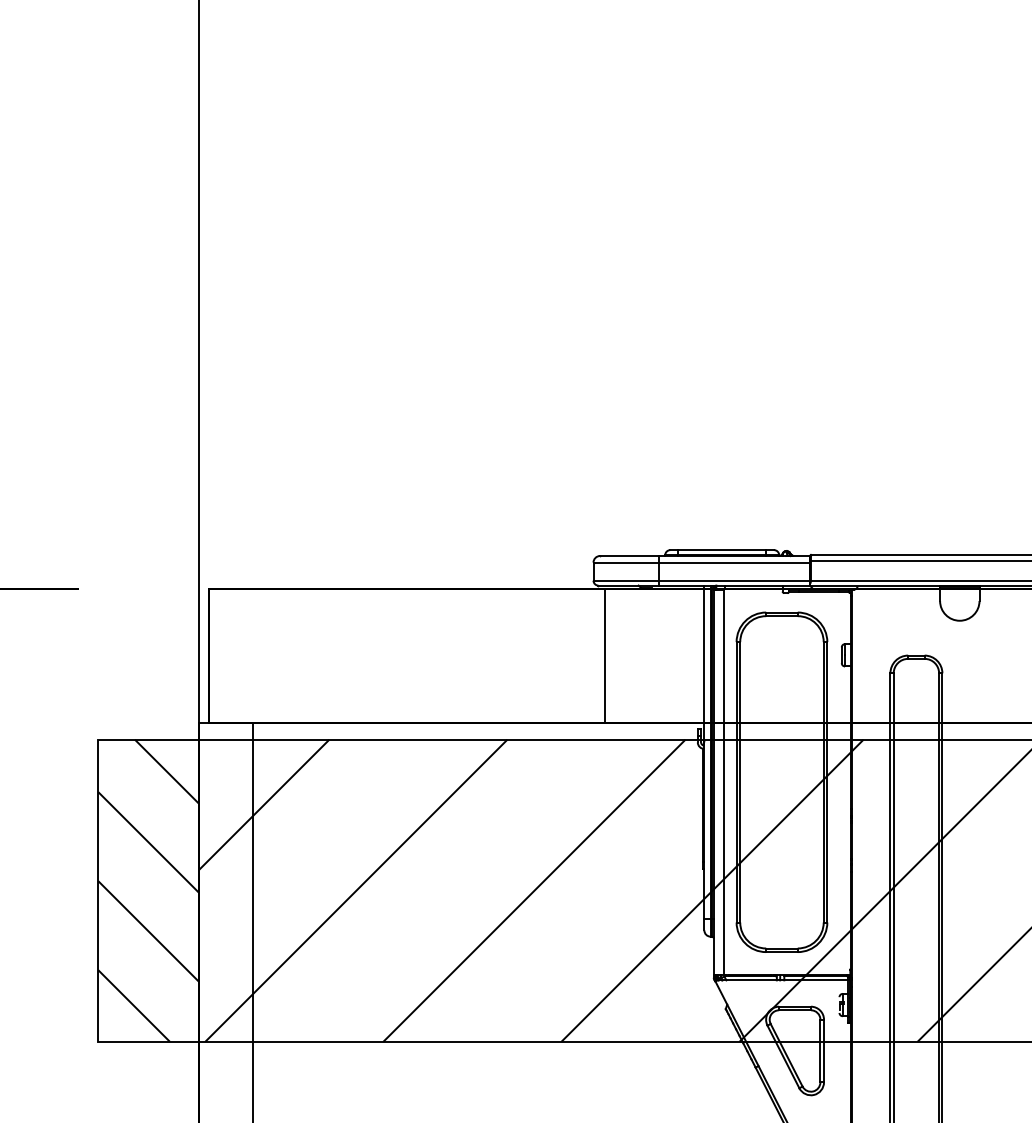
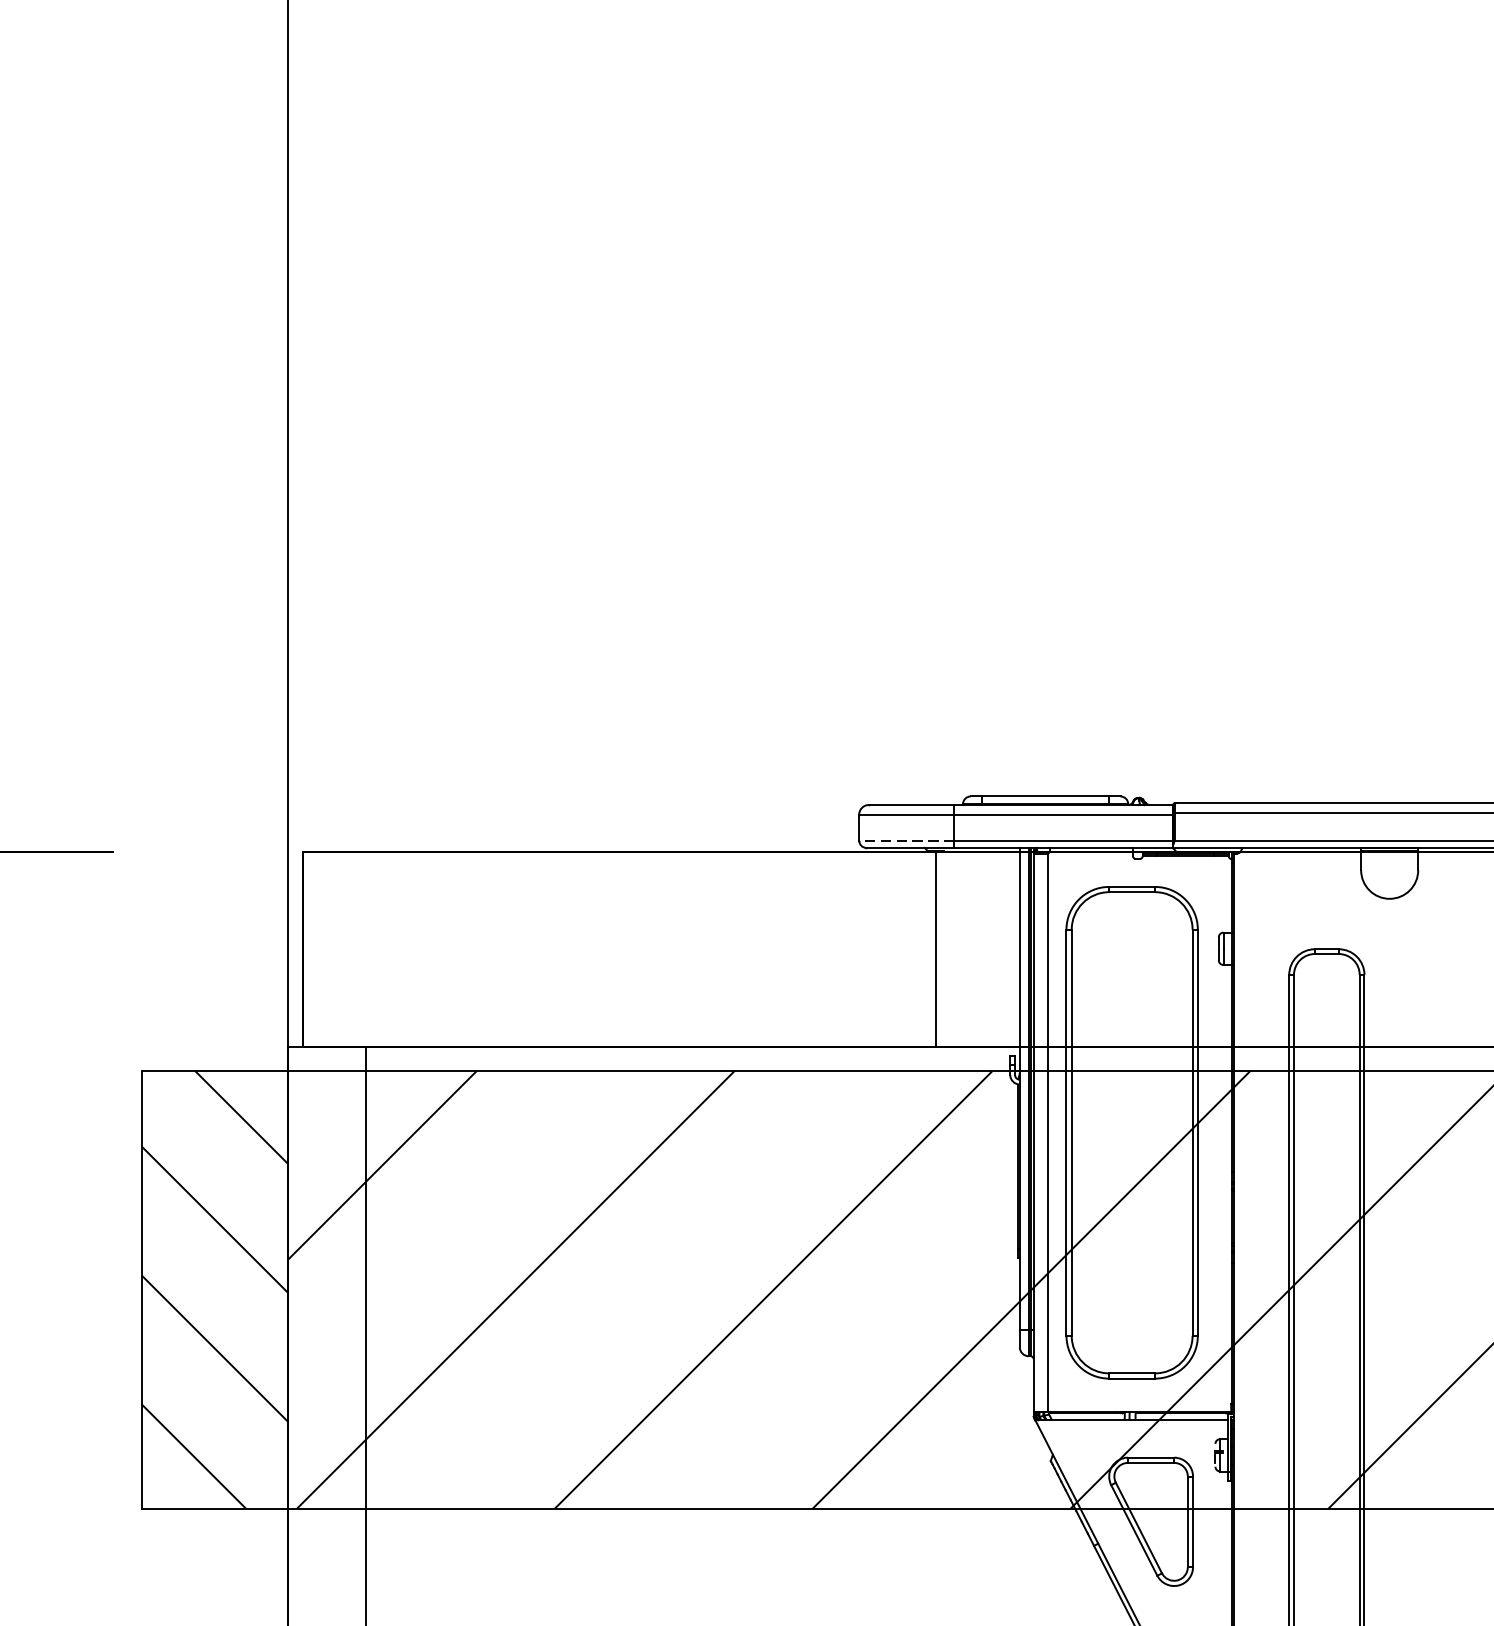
line: (626, 580) -> (907, 840), solid -> dashed
line: (605, 655) -> (935, 949), moved

